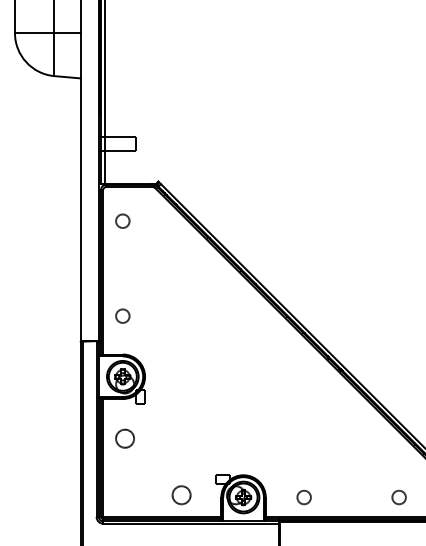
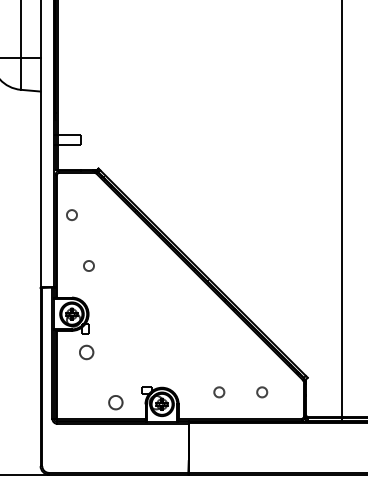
circle: (122, 220) -> (71, 214), moved
circle: (122, 315) -> (88, 265), moved
circle: (124, 438) -> (86, 352), moved
circle: (304, 497) -> (219, 392), moved
circle: (399, 497) -> (262, 392), moved

